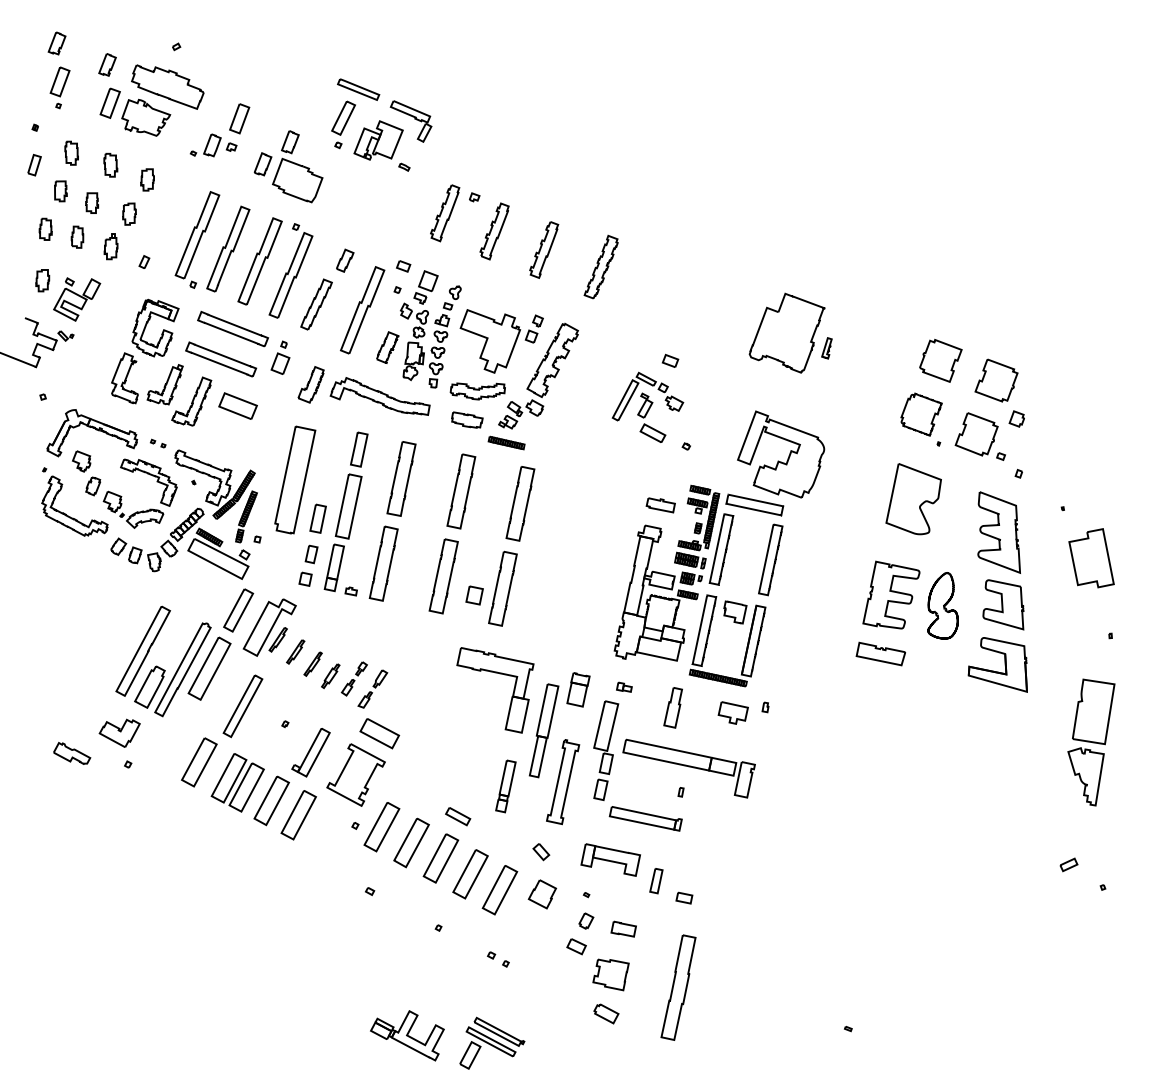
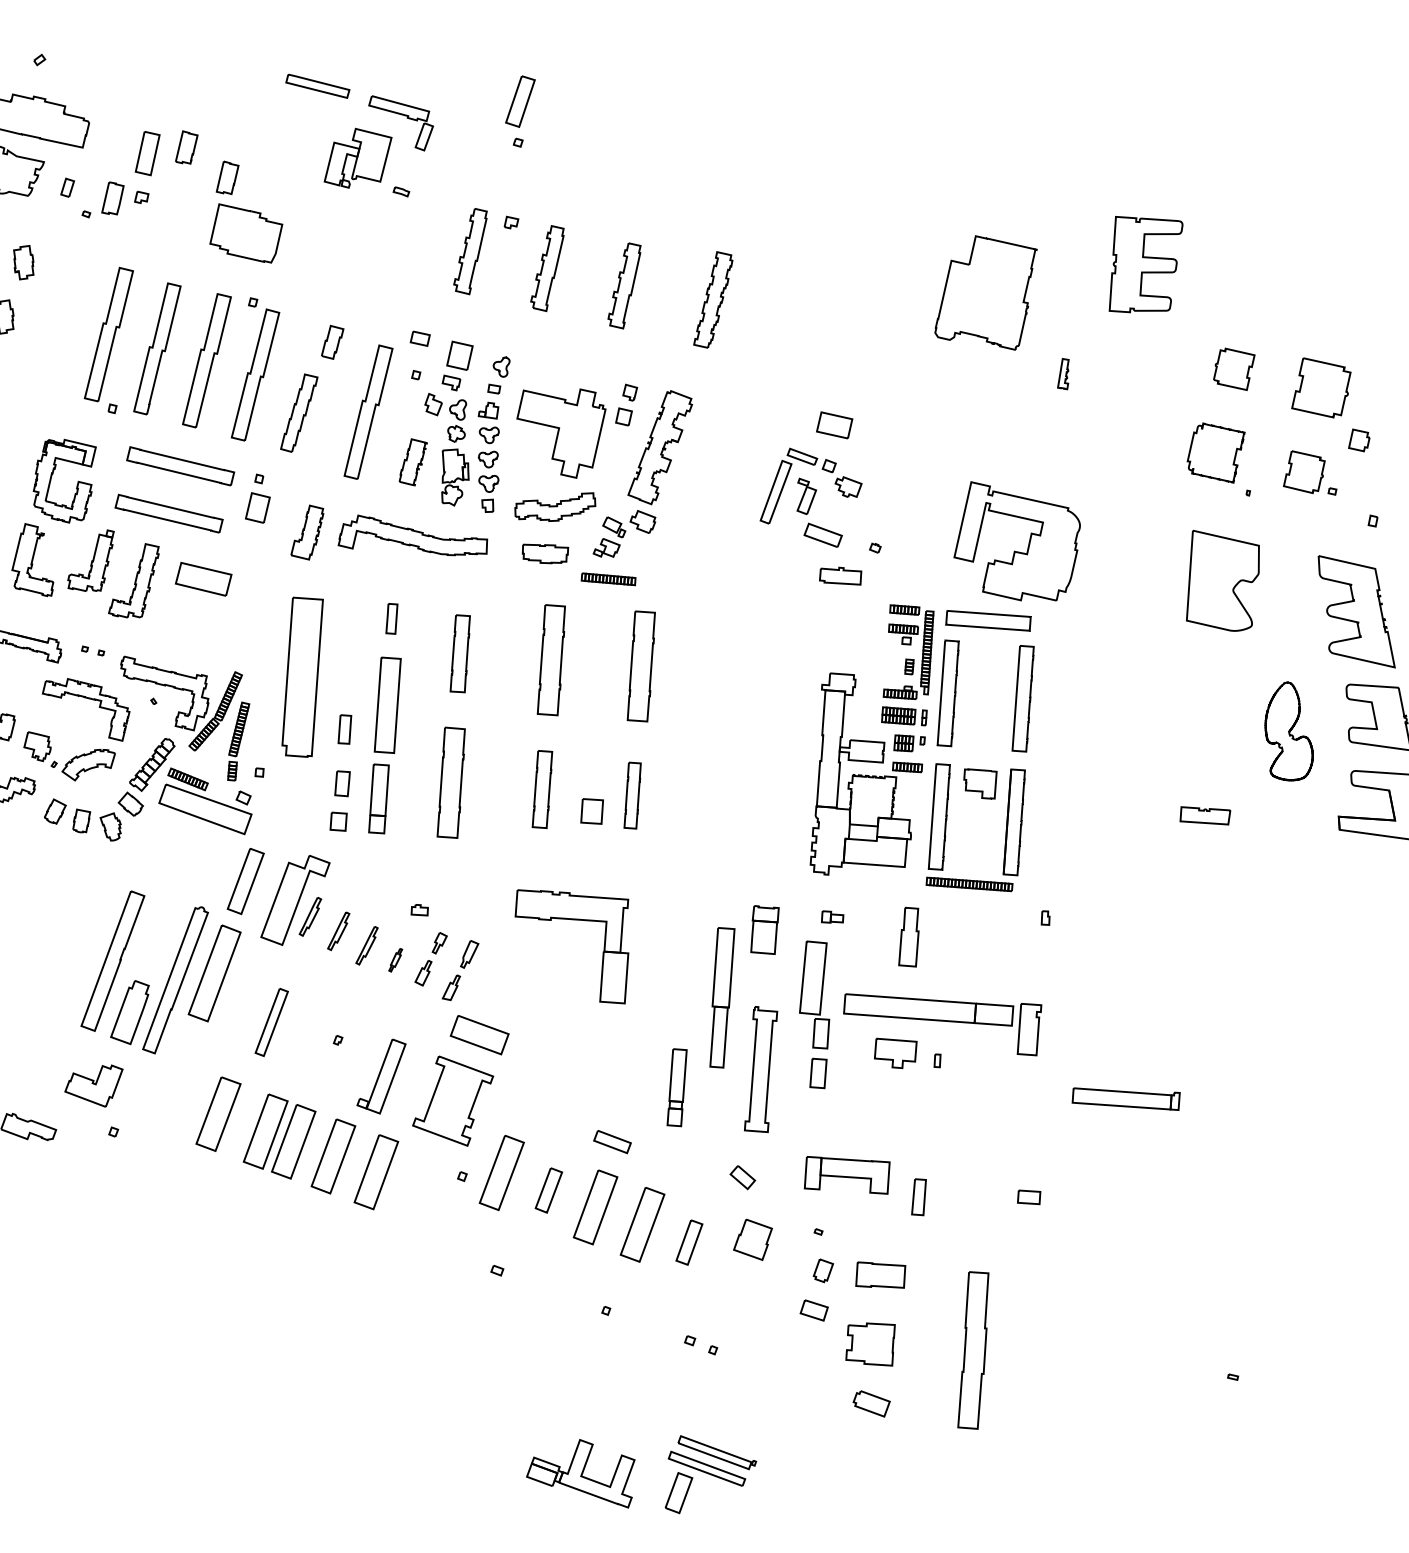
part: (343, 124) -> (521, 111), moved
part: (262, 164) -> (185, 147), moved
part: (144, 261) -> (67, 186), moved
part: (786, 332) -> (985, 293), moved
part: (670, 360) -> (834, 424), size x1.6
part: (940, 360) -> (1233, 369), size x0.7
part: (979, 436) -> (1307, 473), size x0.7
part: (359, 449) -> (392, 618), size x0.6
part: (401, 478) -> (460, 653), size x0.7
part: (660, 505) -> (840, 576), moved
part: (317, 518) -> (343, 729), size x0.7
part: (443, 576) -> (542, 789), size x0.7
part: (502, 588) -> (631, 795), size x0.6
part: (350, 591) -> (418, 910), moved
part: (891, 594) -> (1145, 262), moved
part: (880, 653) -> (1204, 815), size x0.7
part: (499, 674) -> (579, 921), moved
part: (330, 676) -> (395, 960), size x0.6
part: (242, 706) -> (271, 1022), size x0.7
part: (732, 712) -> (894, 1052), moved
part: (645, 818) -> (1125, 1098), moved
part: (411, 842) -> (548, 1189), size x0.6
part: (499, 890) -> (688, 1243), size x0.6
part: (684, 897) -> (1029, 1196), moved
part: (623, 928) -> (879, 1274), size x1.4

